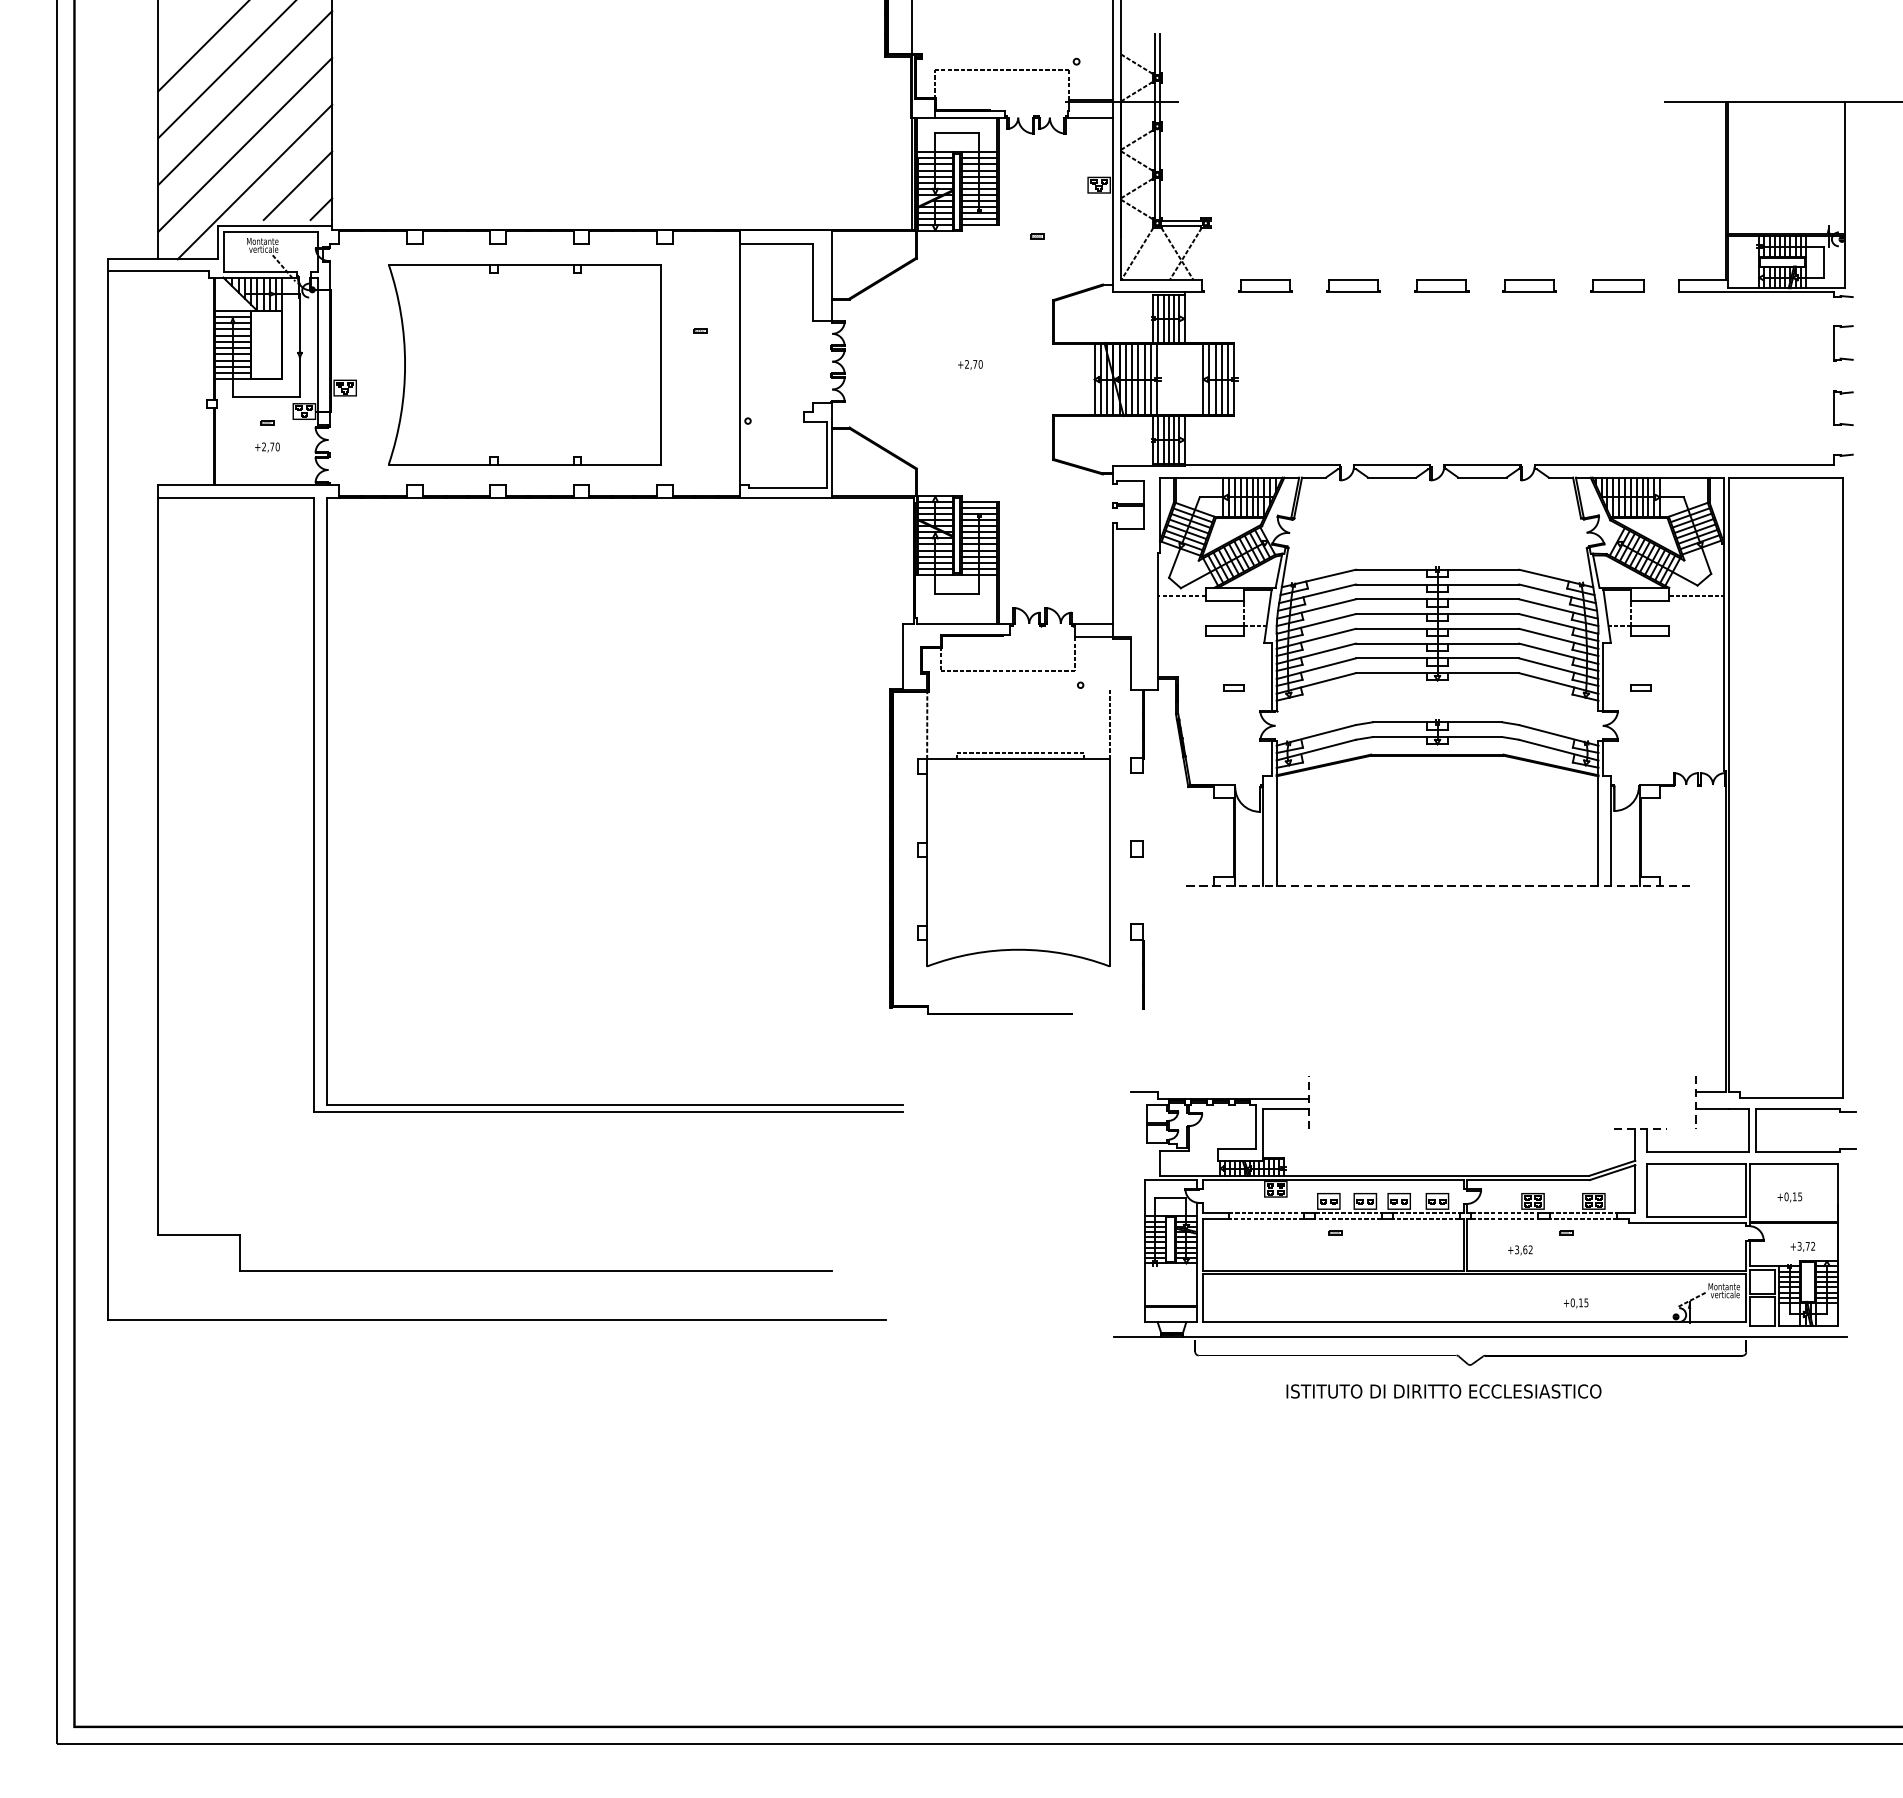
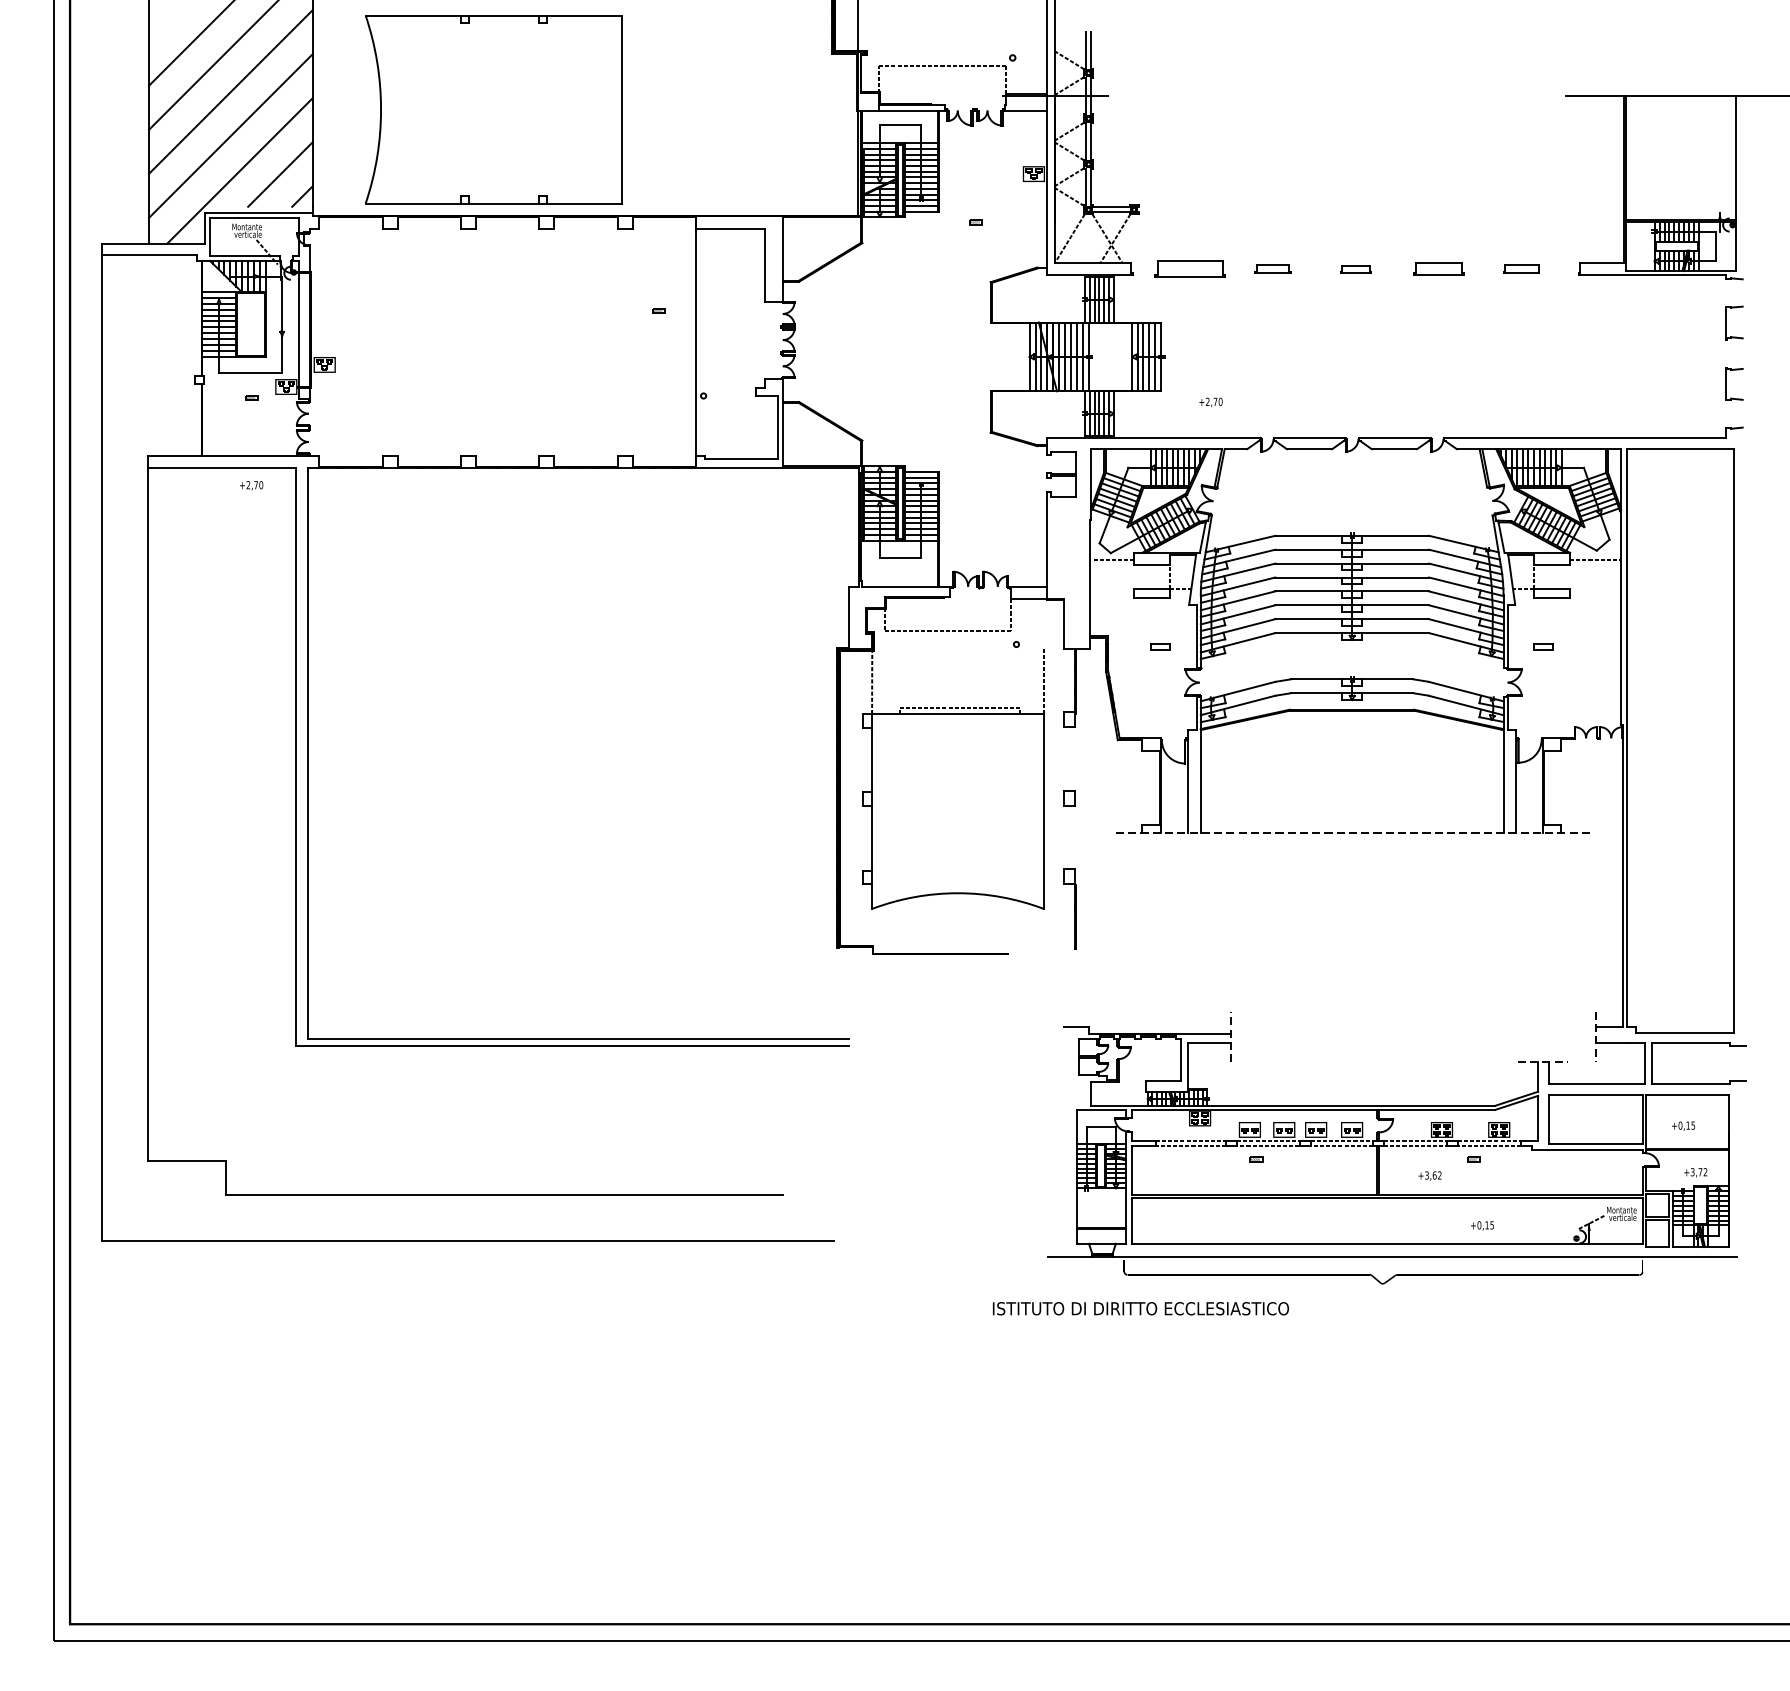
part: (1265, 285) -> (1190, 268), size x1.4
part: (1353, 285) -> (1273, 268), size x0.7
part: (1441, 285) -> (1355, 268), size x0.6
part: (1617, 285) -> (1521, 268), size x0.7
part: (524, 364) -> (493, 109), moved
text: (970, 364) -> (1211, 402), moved
text: (267, 447) -> (251, 485), moved
text: (1443, 1391) -> (1140, 1308), moved

